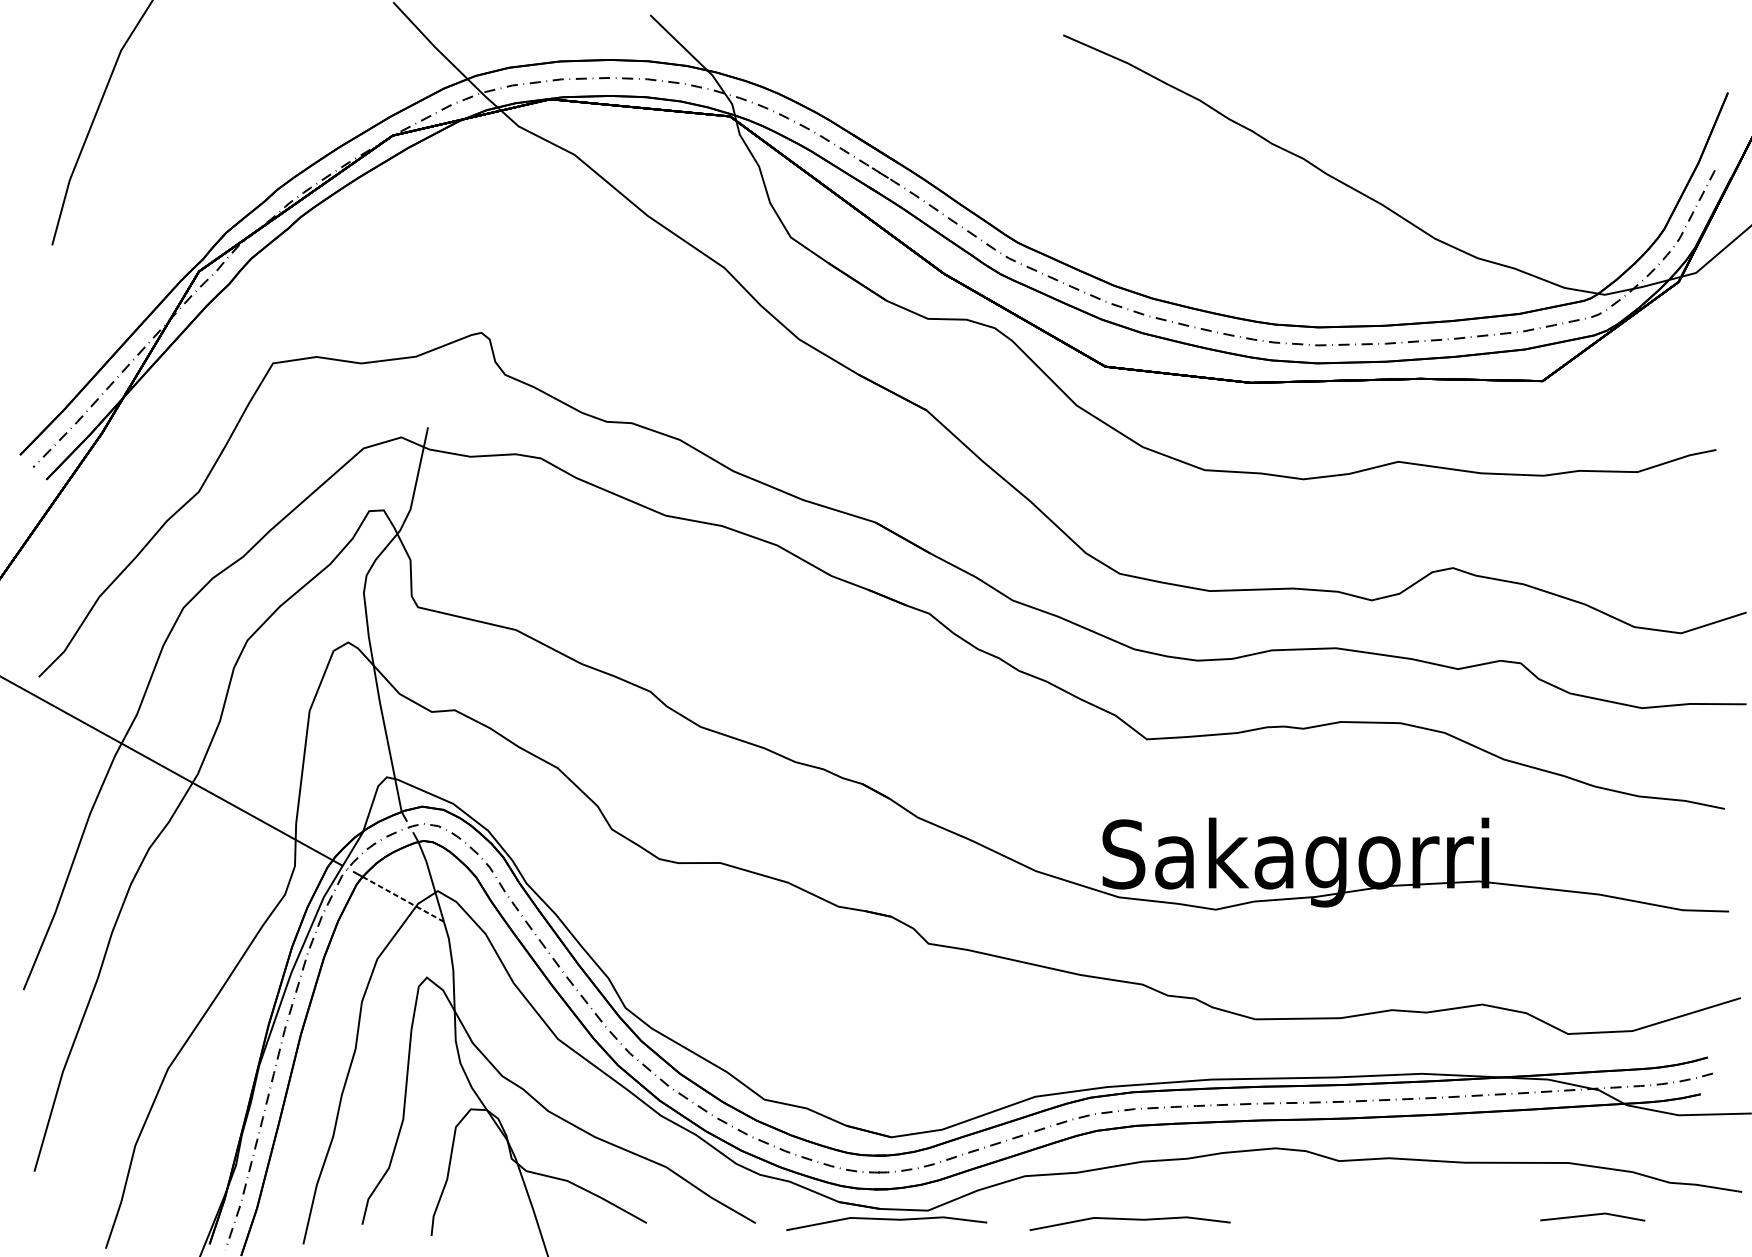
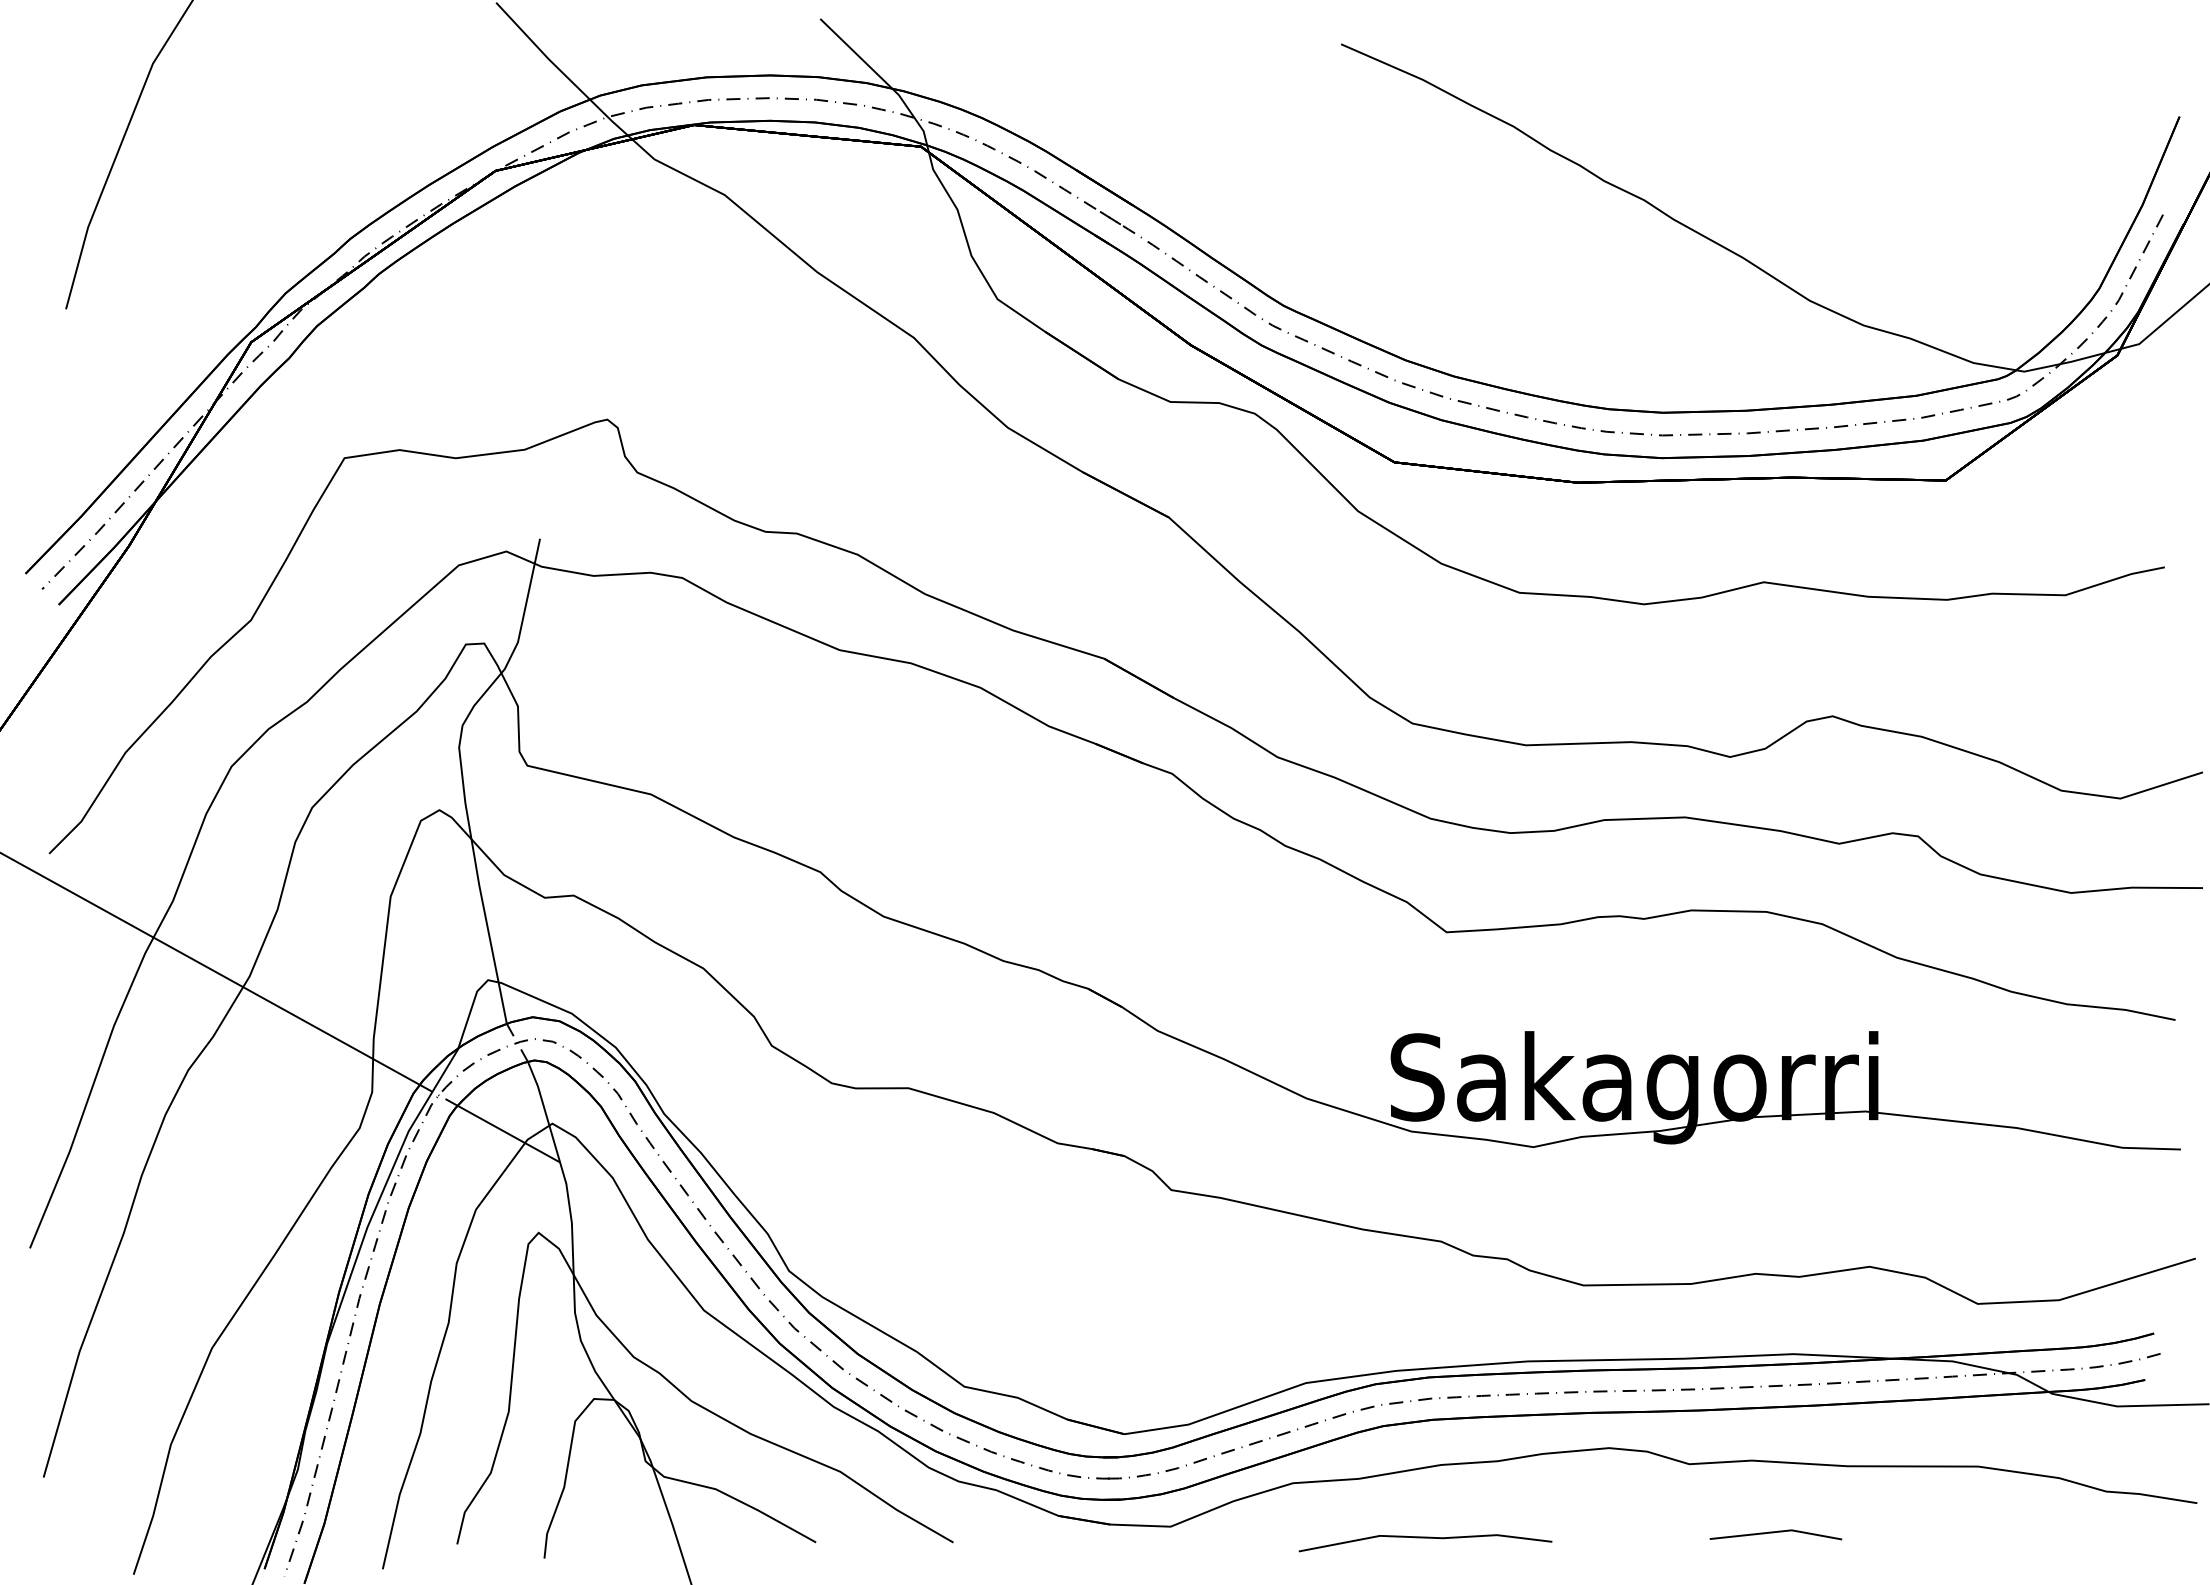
line: (403, 899) -> (508, 1134), dashed -> solid
line: (1591, 1216) -> (1774, 1533), moved
line: (886, 1220) -> (1118, 1538), removed

